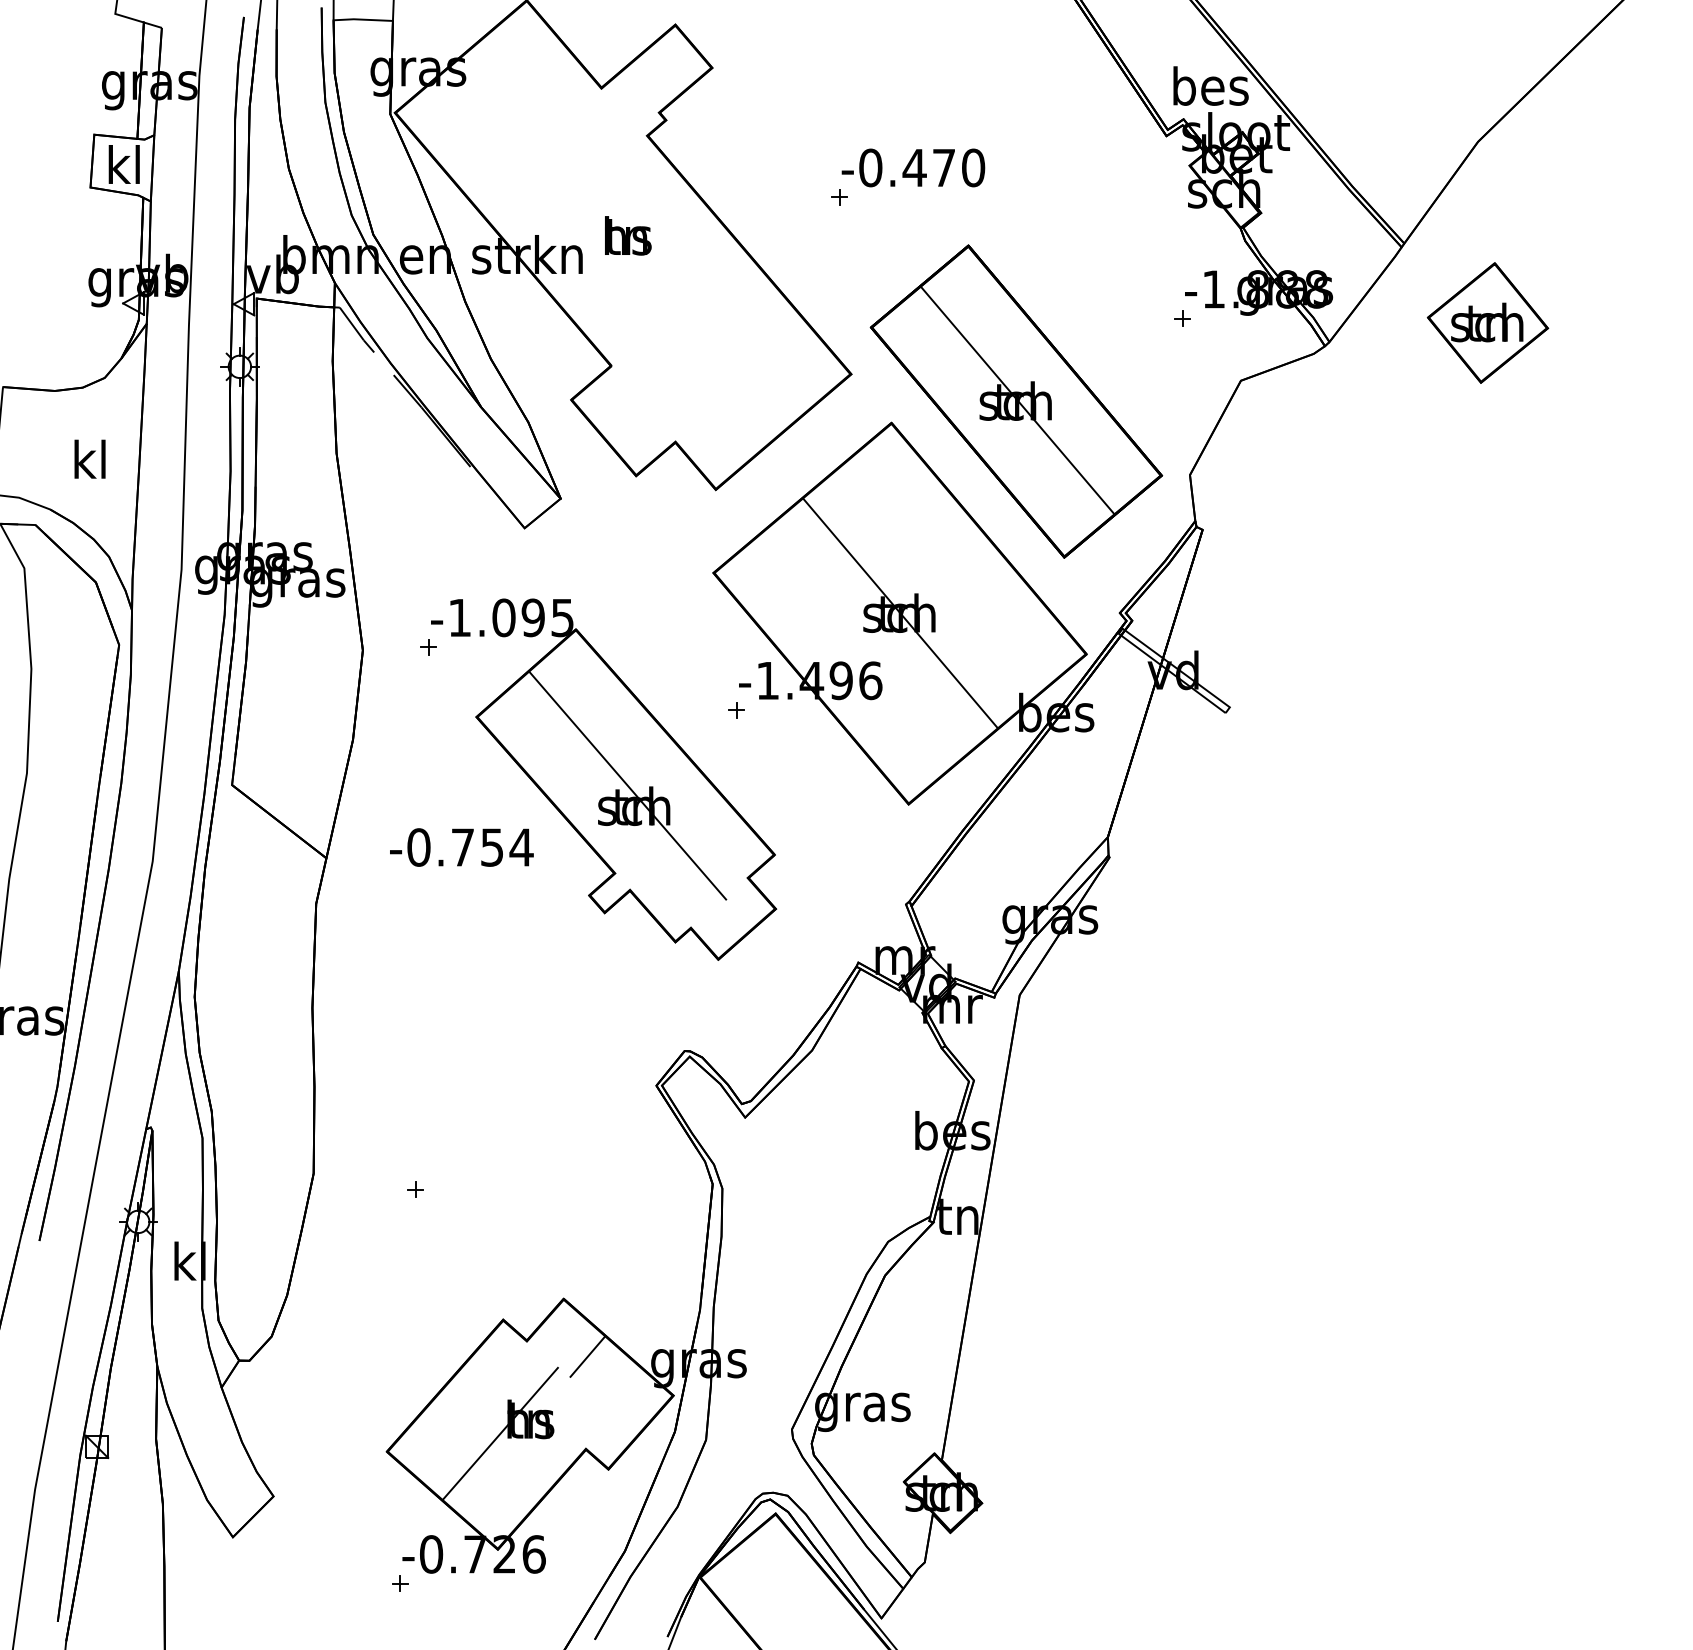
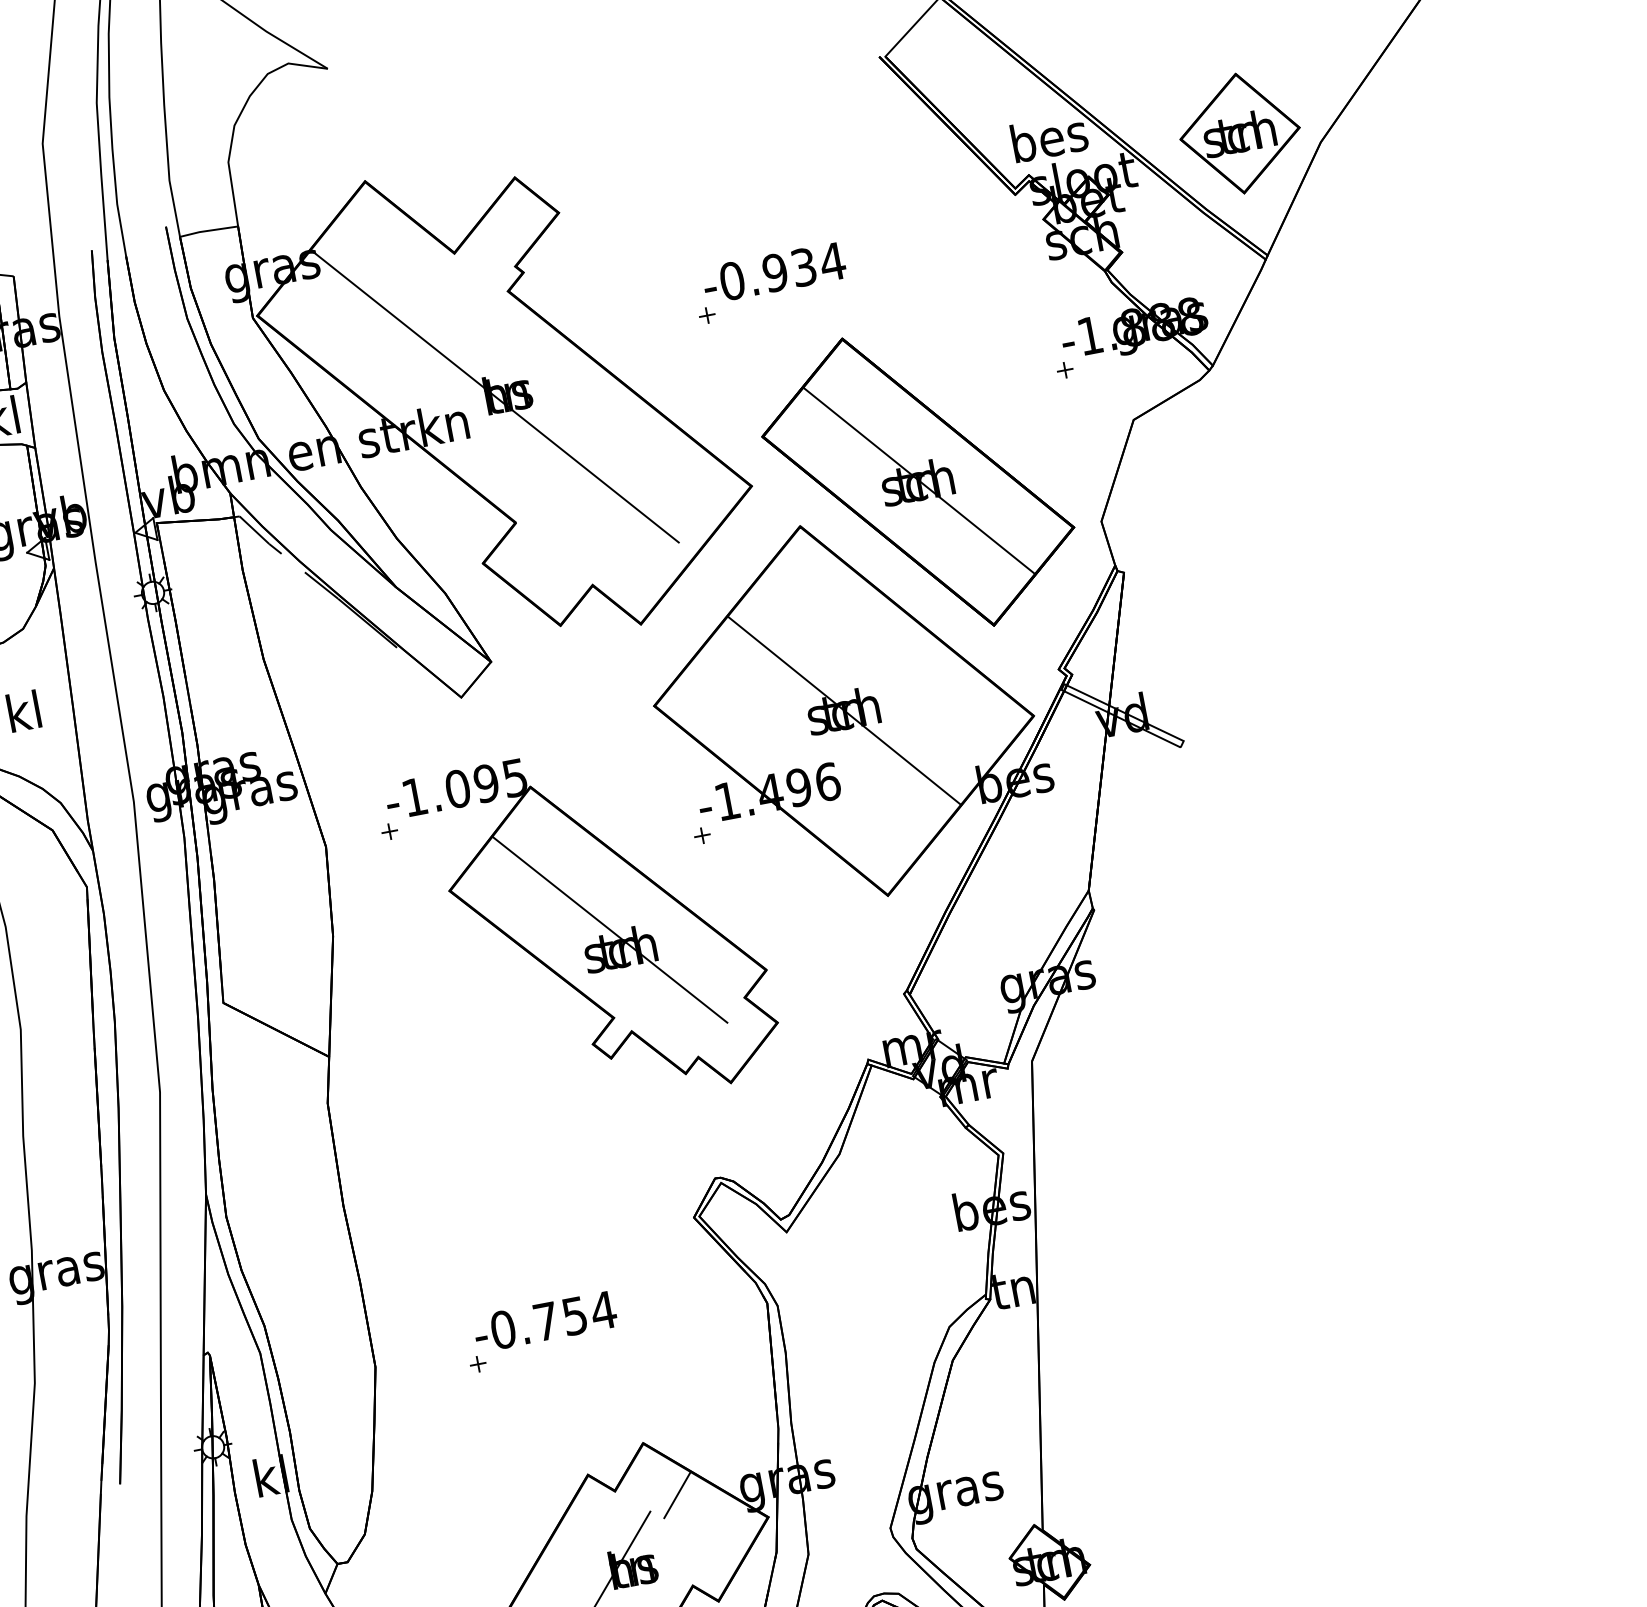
text: (943, 167) -> (803, 267), -0.470 -> -0.934
line: (614, 237) -> (494, 396), added
part: (1487, 322) -> (1239, 133), moved
text: (461, 847) -> (544, 1321), moved

